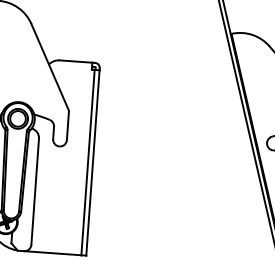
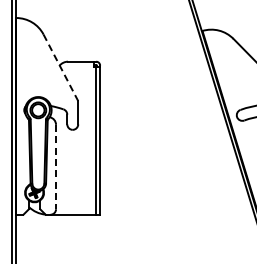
line: (50, 68) -> (61, 68), solid -> dashed
line: (35, 192) -> (56, 167), solid -> dashed

